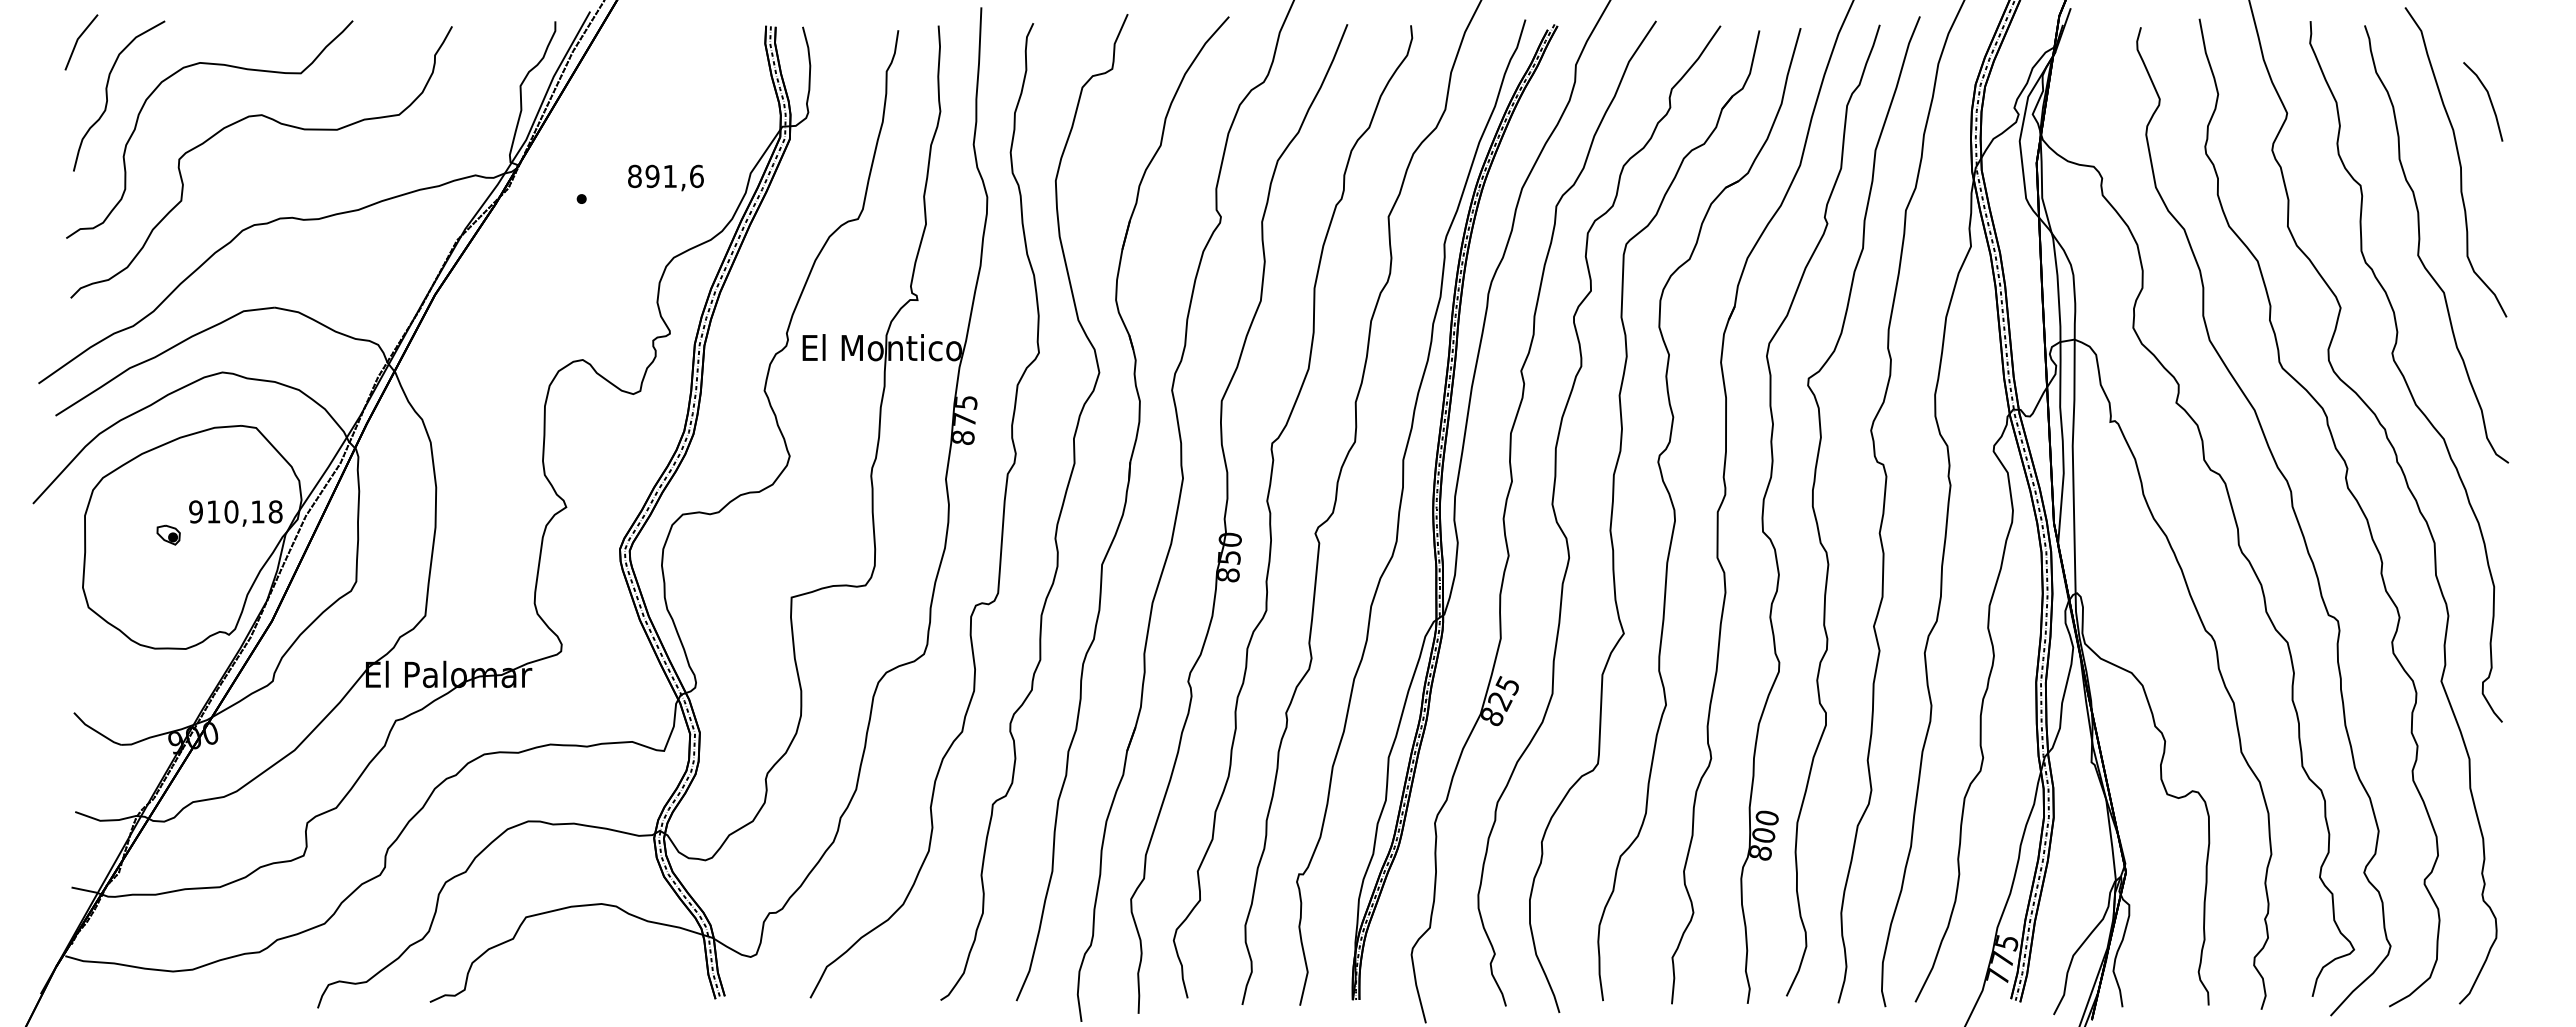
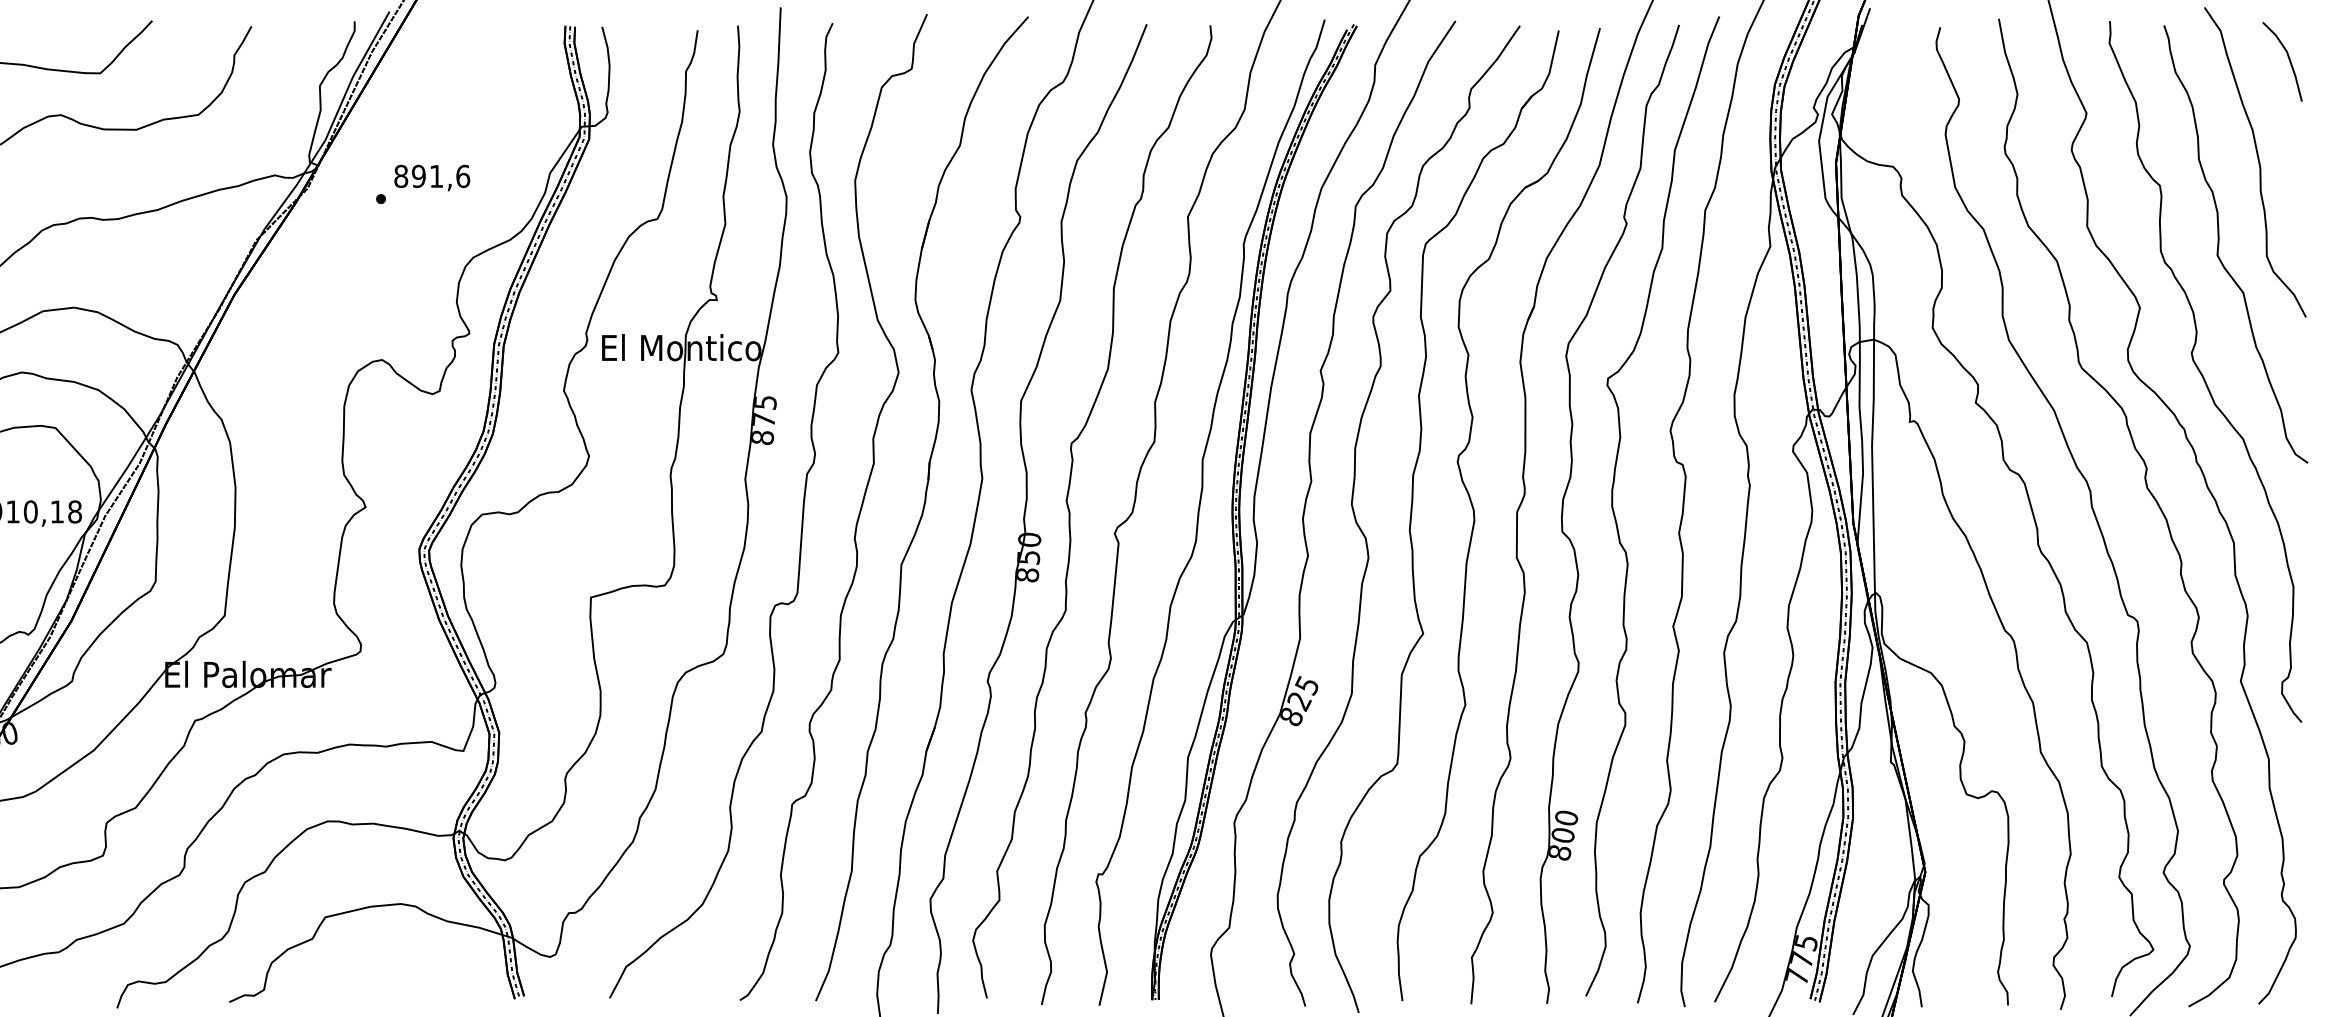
line: (2489, 100) -> (2288, 60), moved
text: (665, 177) -> (431, 177), moved

